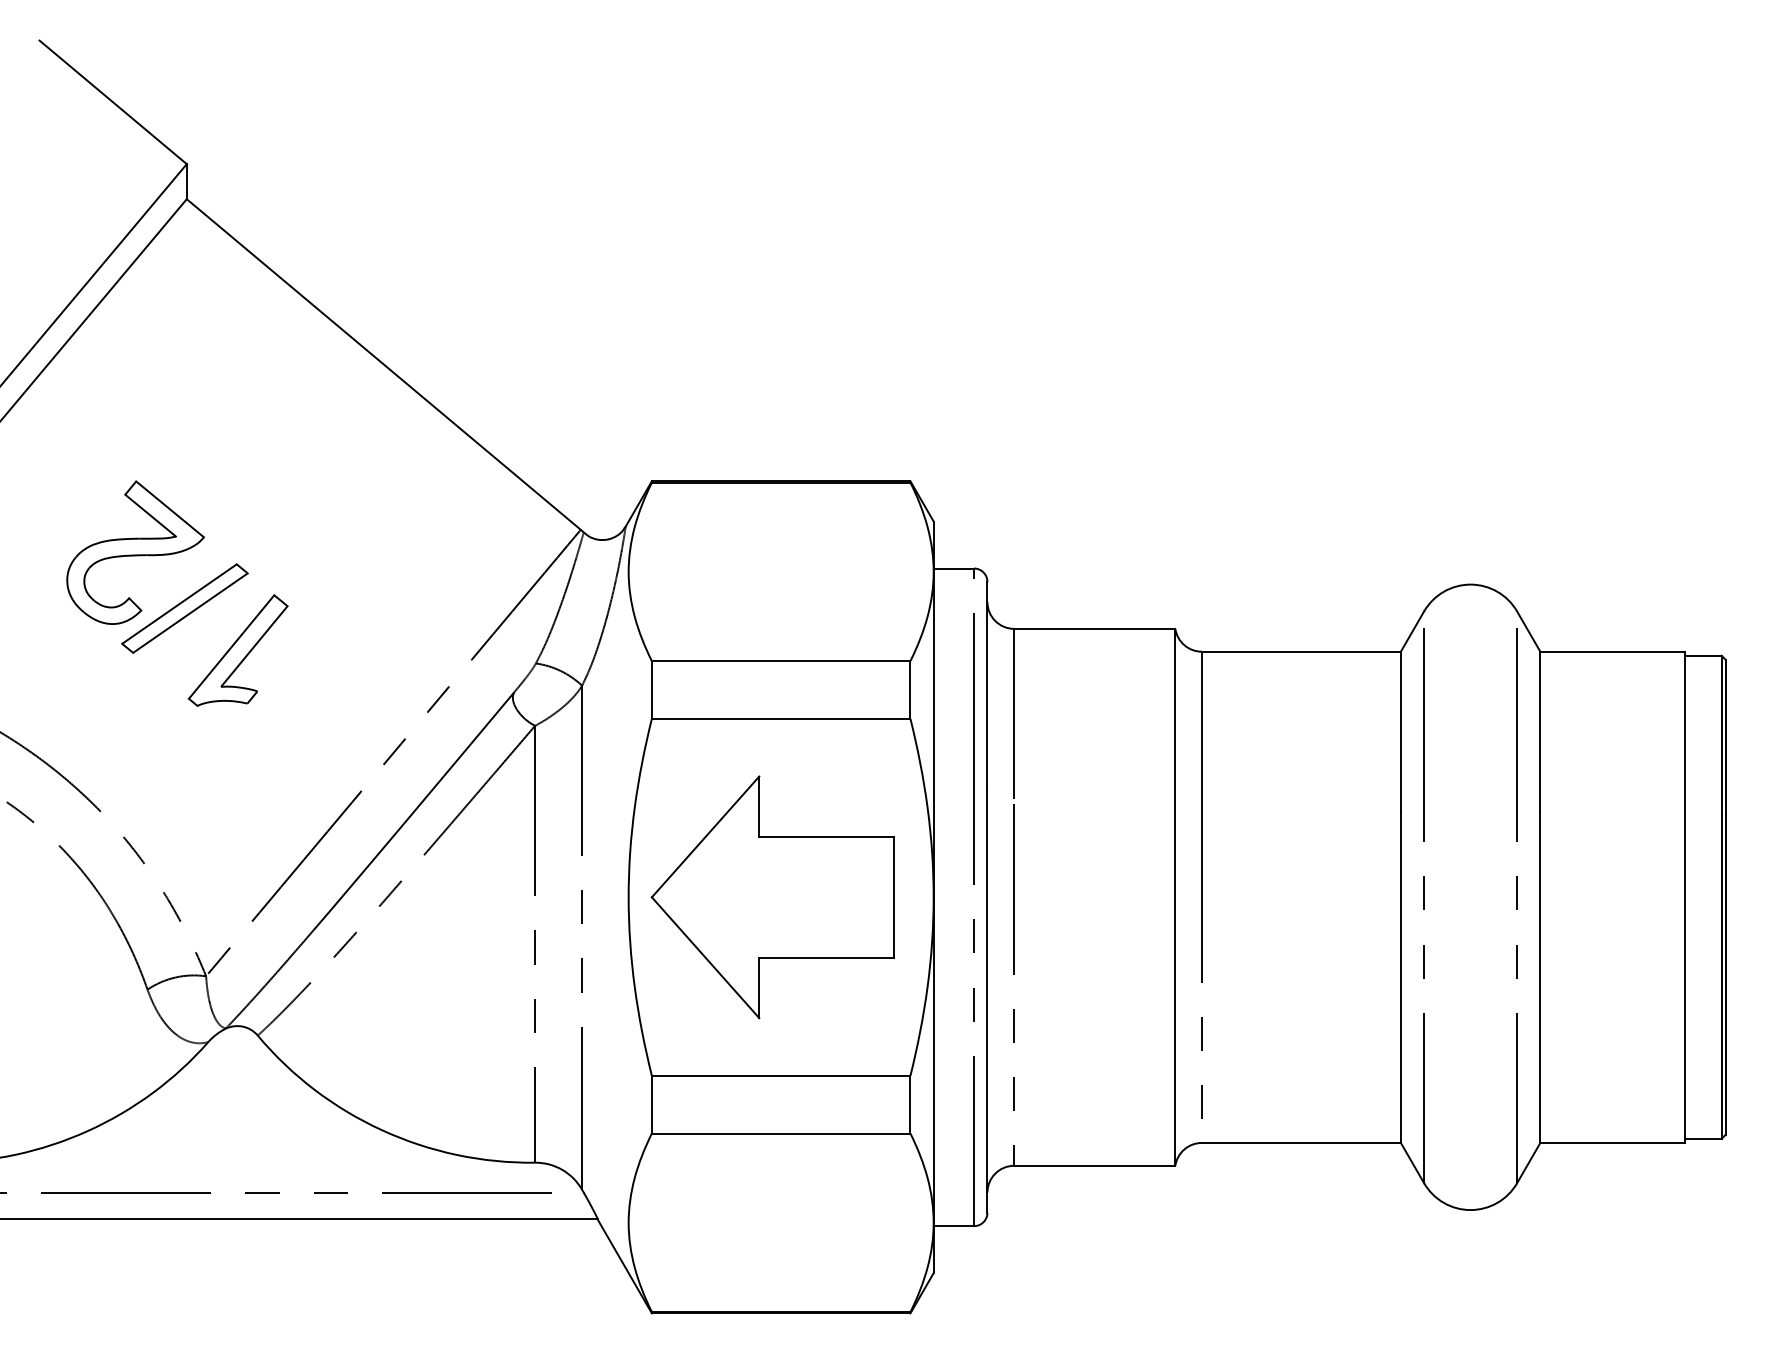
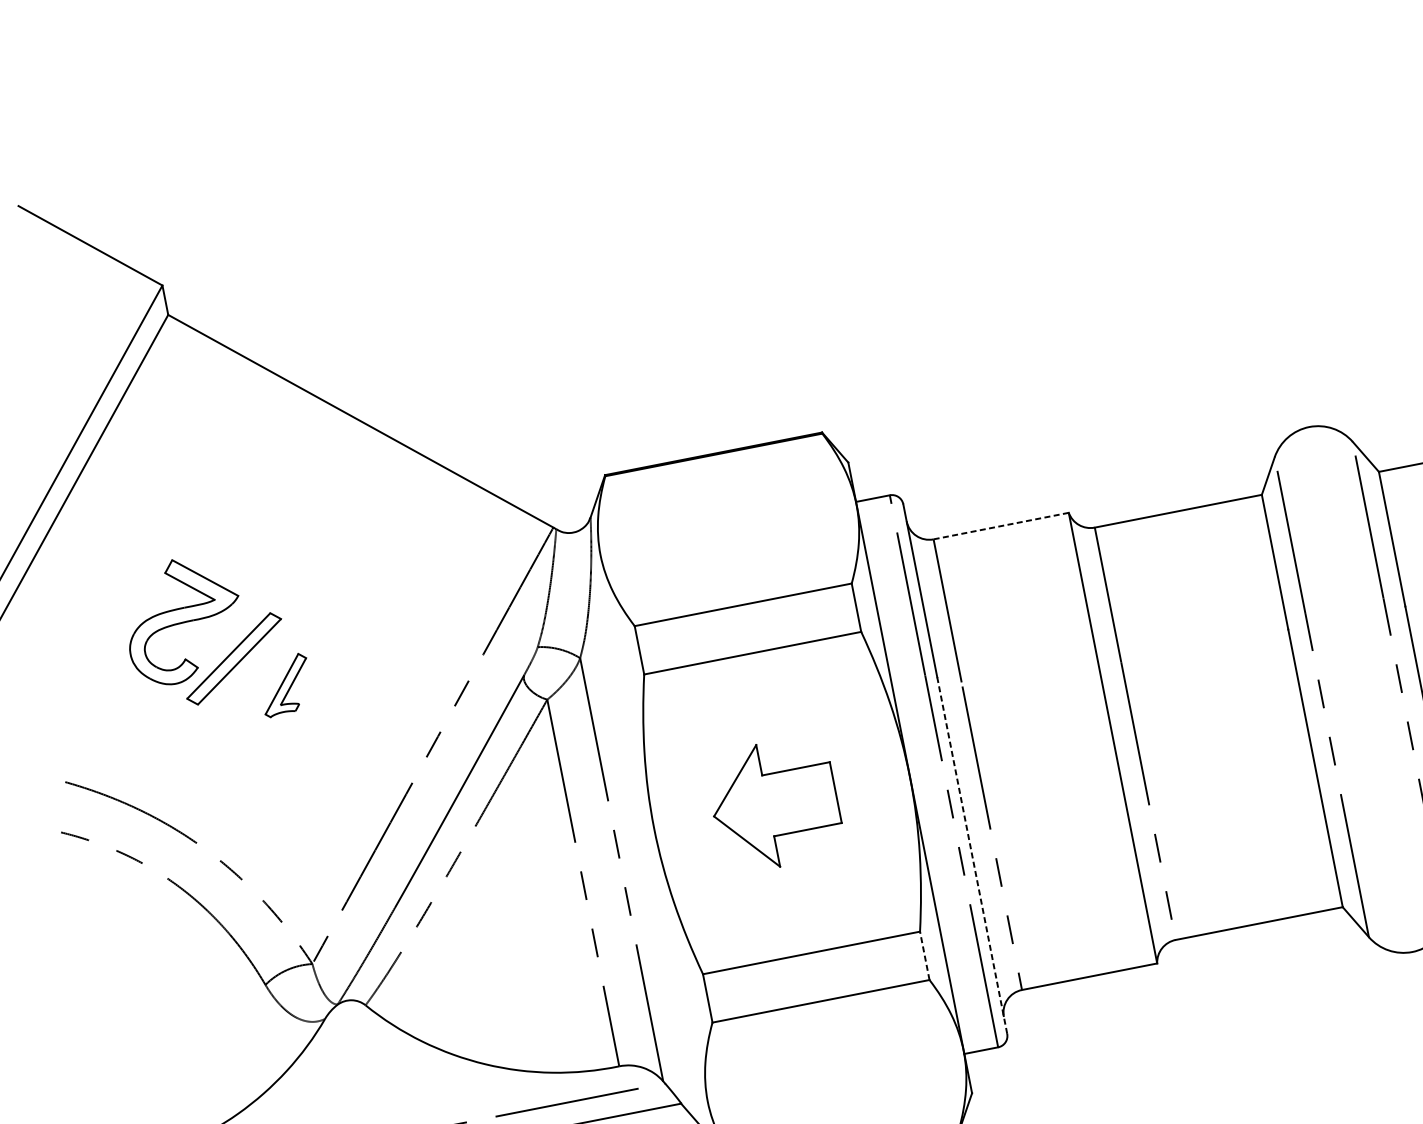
line: (1094, 628) -> (1000, 525), solid -> dashed
part: (237, 650) -> (285, 685), size x0.6
part: (772, 897) -> (774, 804), size x0.6
line: (987, 999) -> (972, 854), solid -> dashed
line: (910, 1104) -> (924, 955), solid -> dashed

